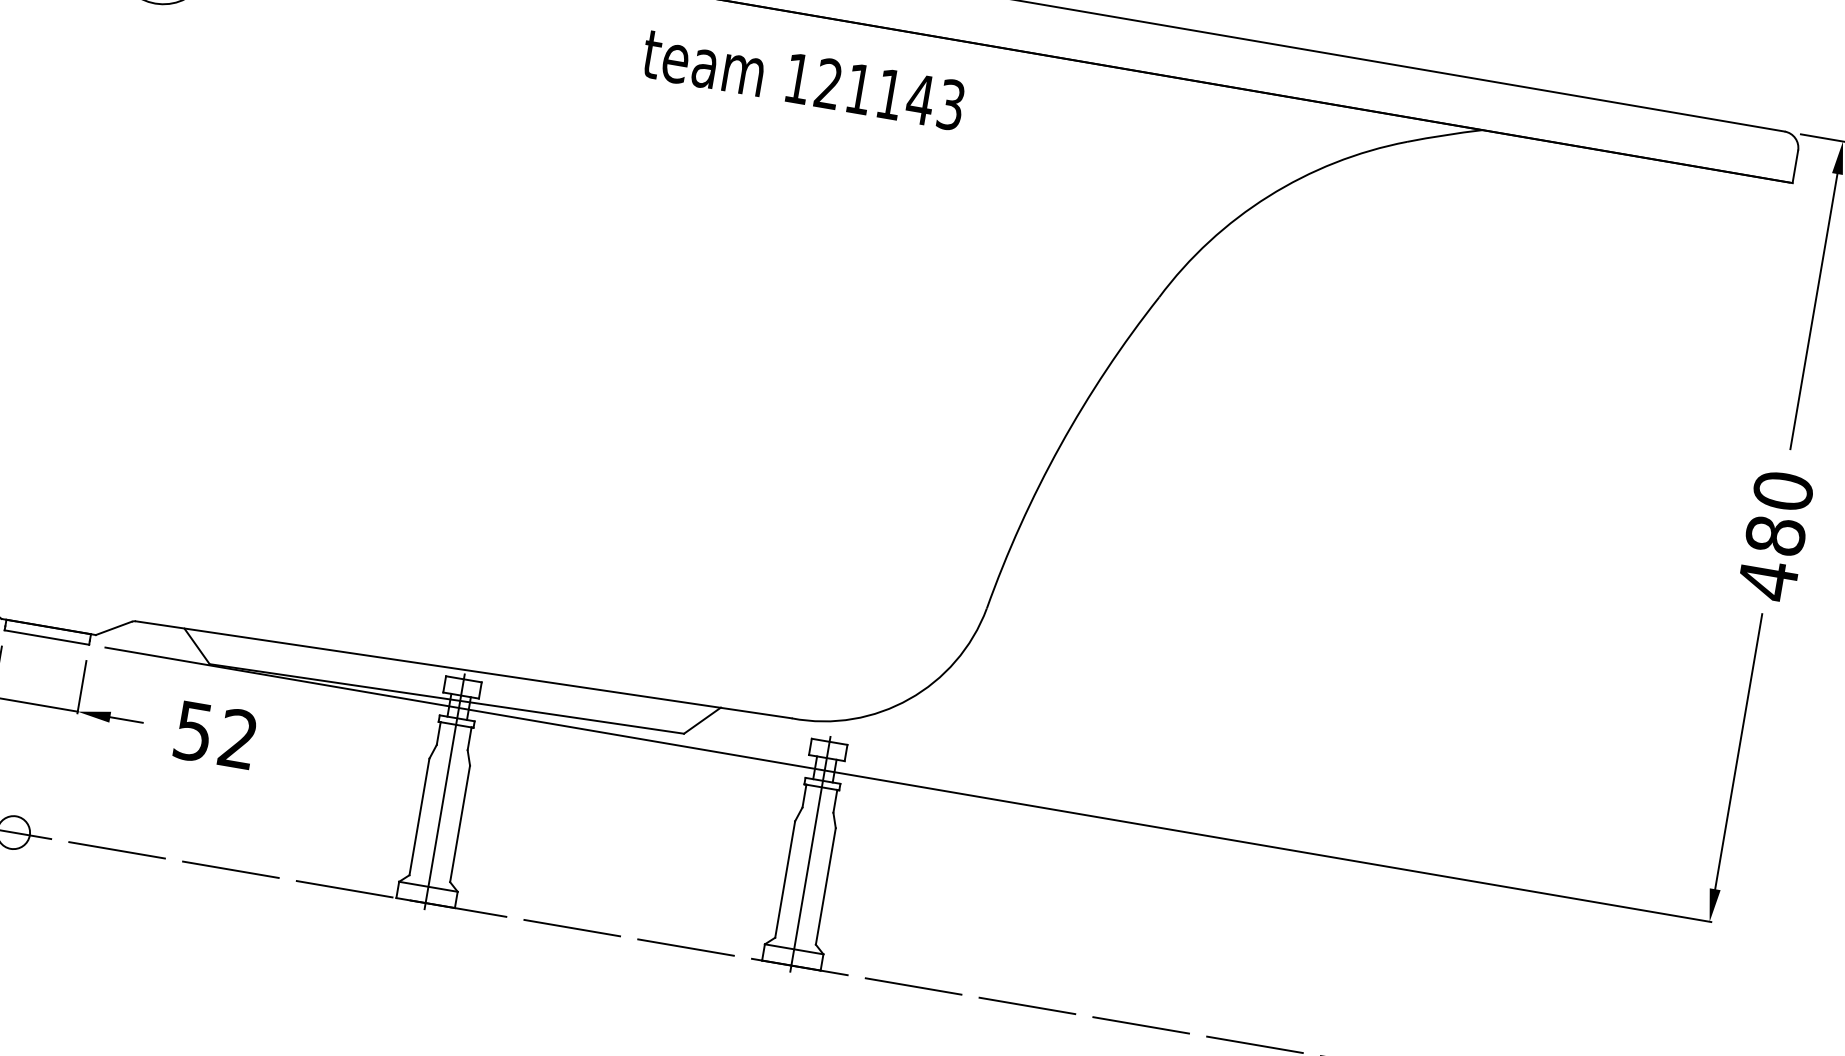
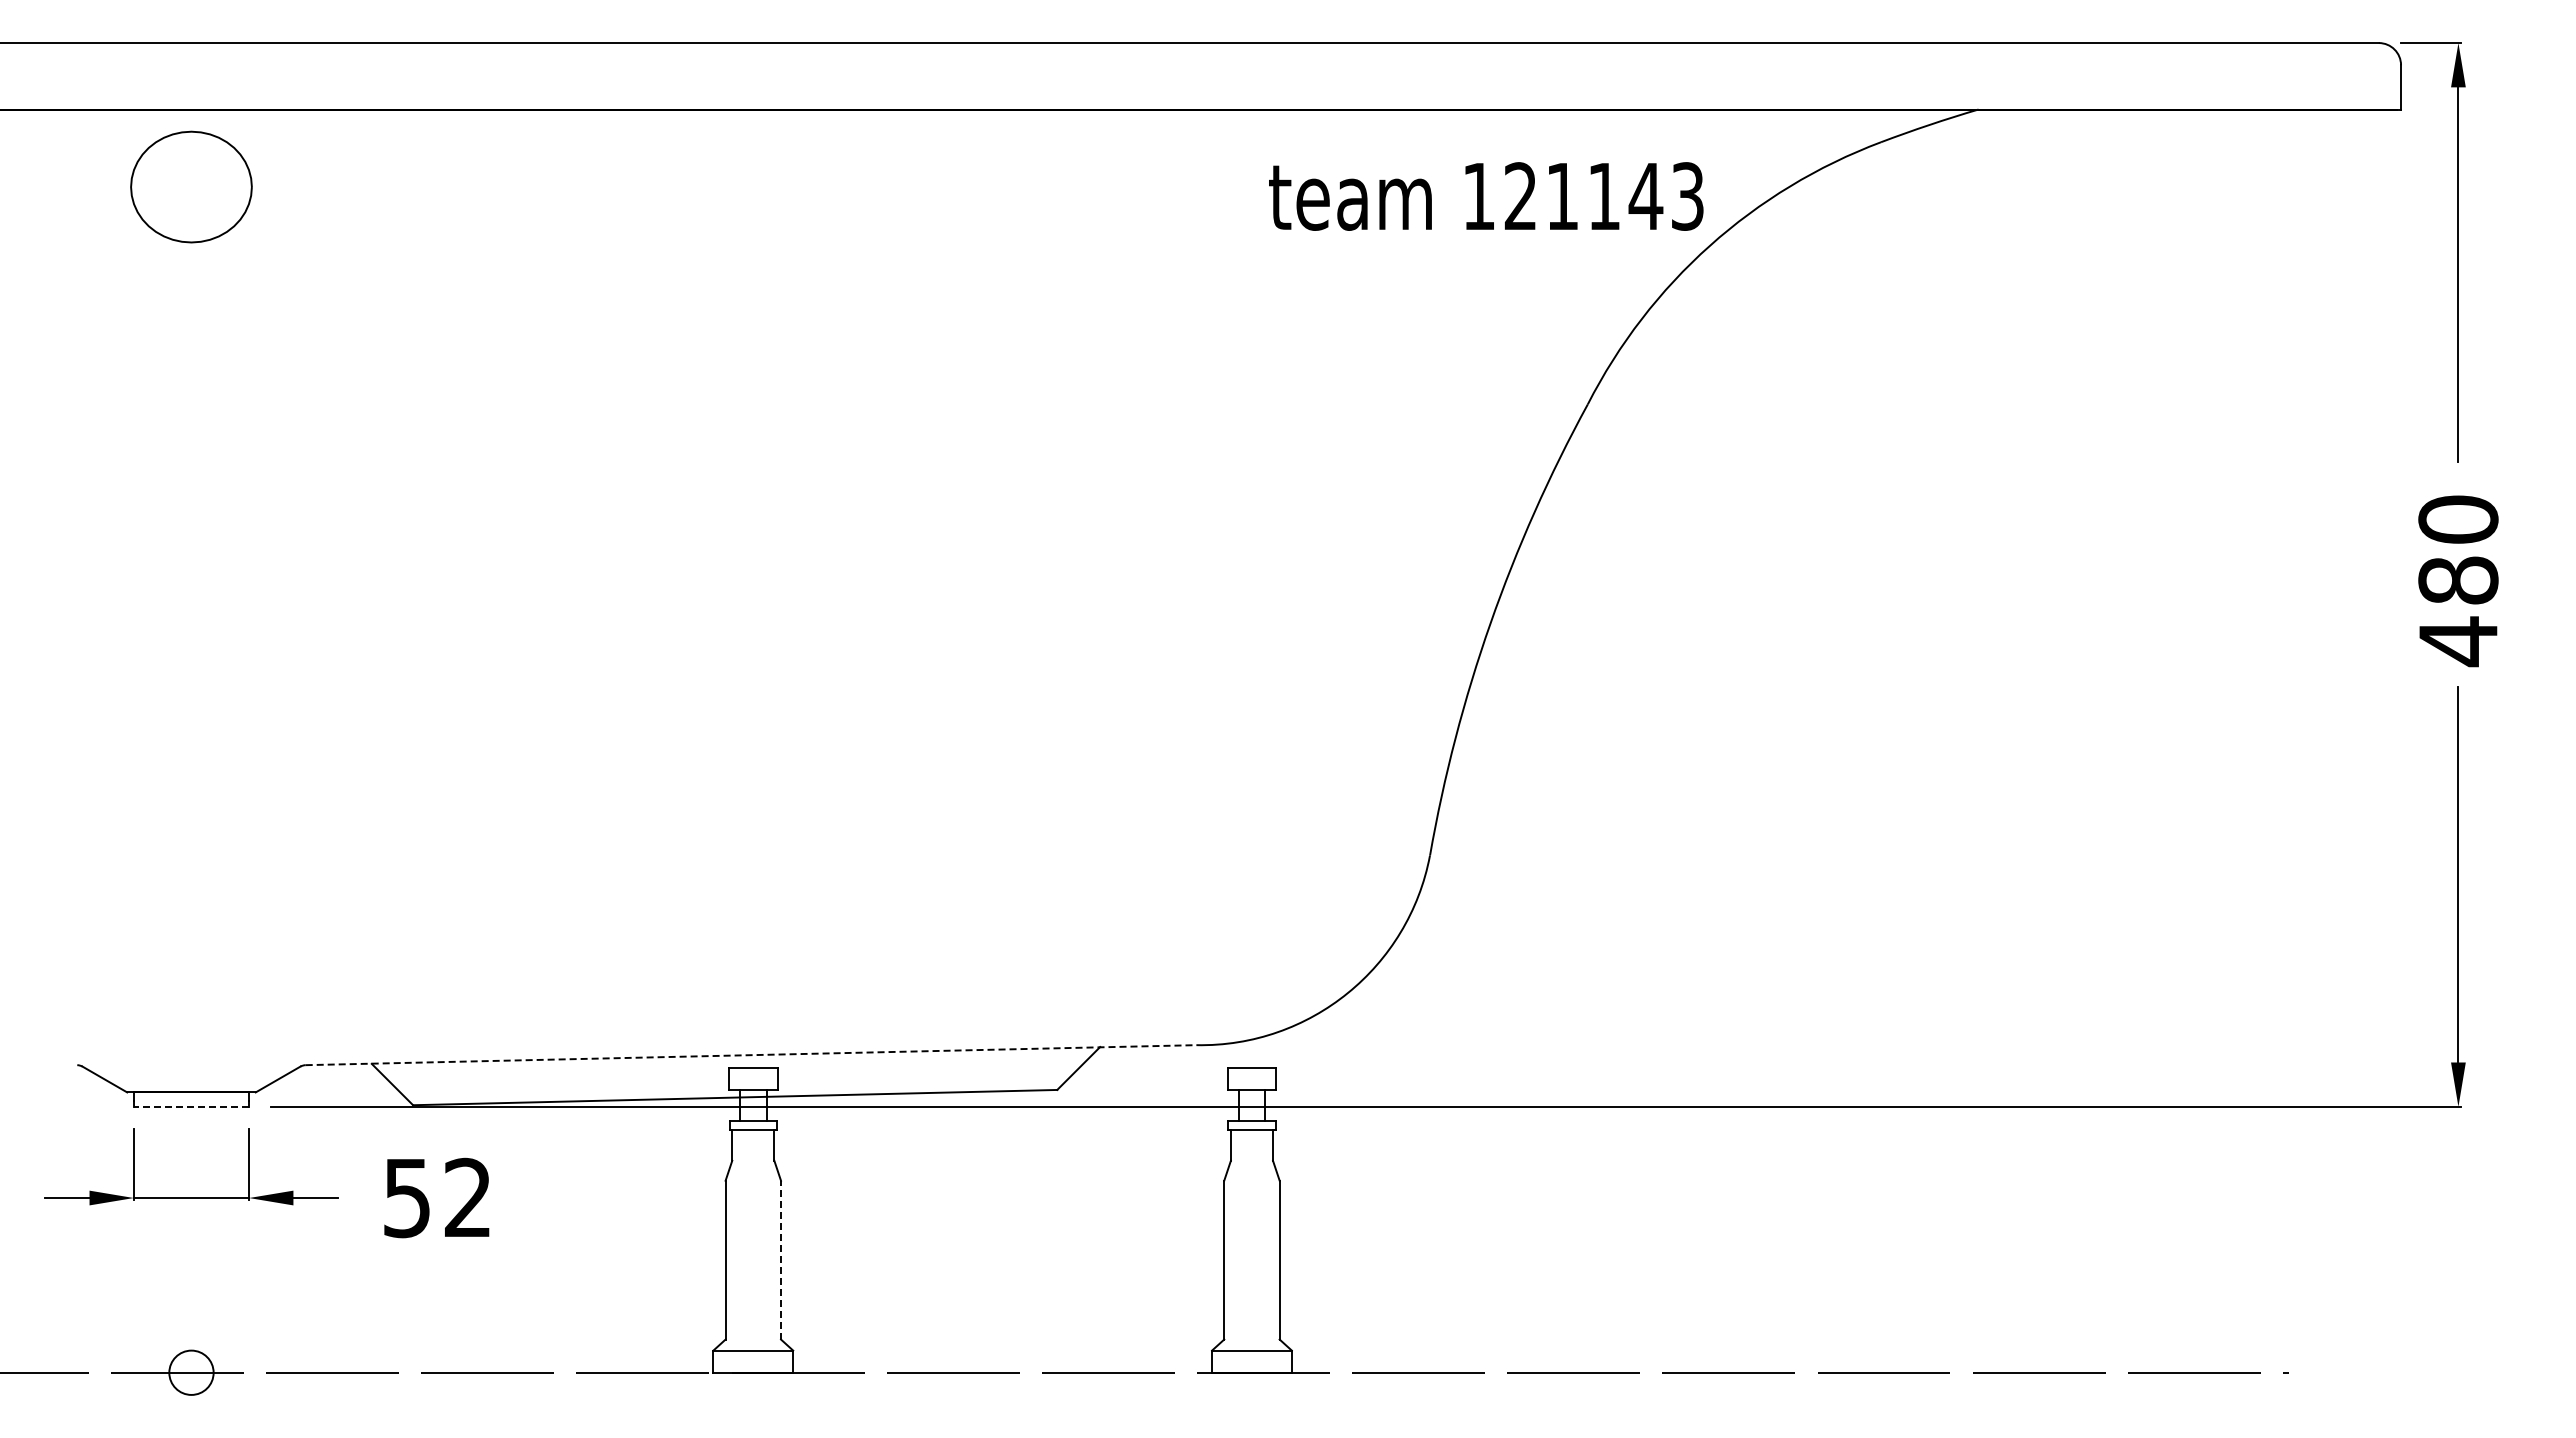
text: (803, 79) -> (1486, 196), moved
line: (46, 637) -> (191, 1106), solid -> dashed
line: (464, 670) -> (751, 1055), solid -> dashed
line: (444, 792) -> (753, 1221), removed
line: (460, 823) -> (781, 1259), solid -> dashed
line: (810, 854) -> (1251, 1221), removed

